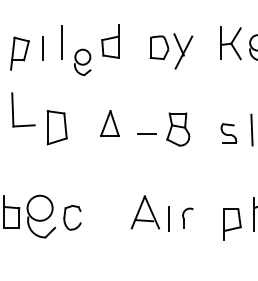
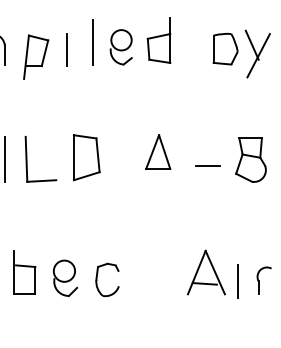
part: (82, 62) -> (121, 47), moved
part: (13, 109) -> (27, 158), moved
part: (41, 216) -> (65, 278), size x0.62

